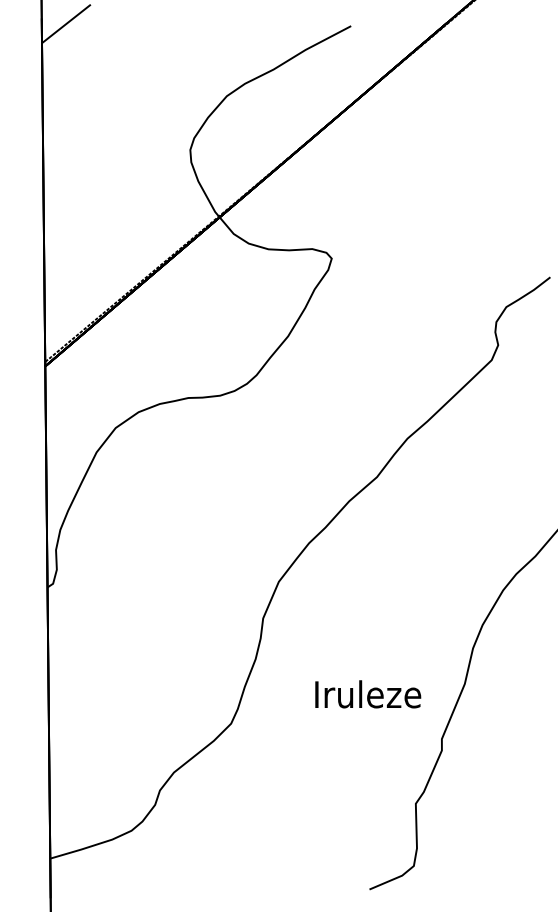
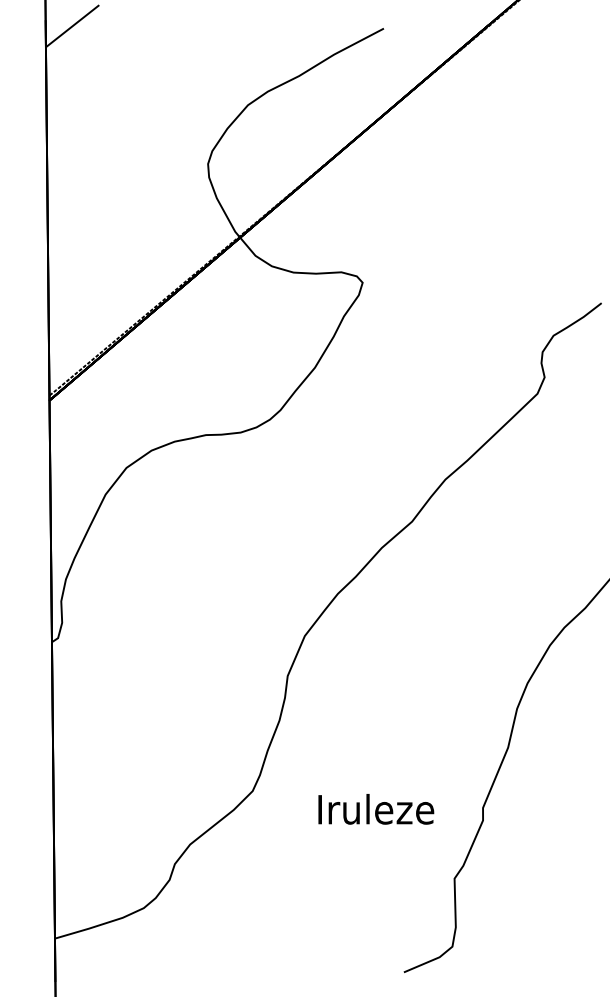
text: (368, 694) -> (376, 809), moved

